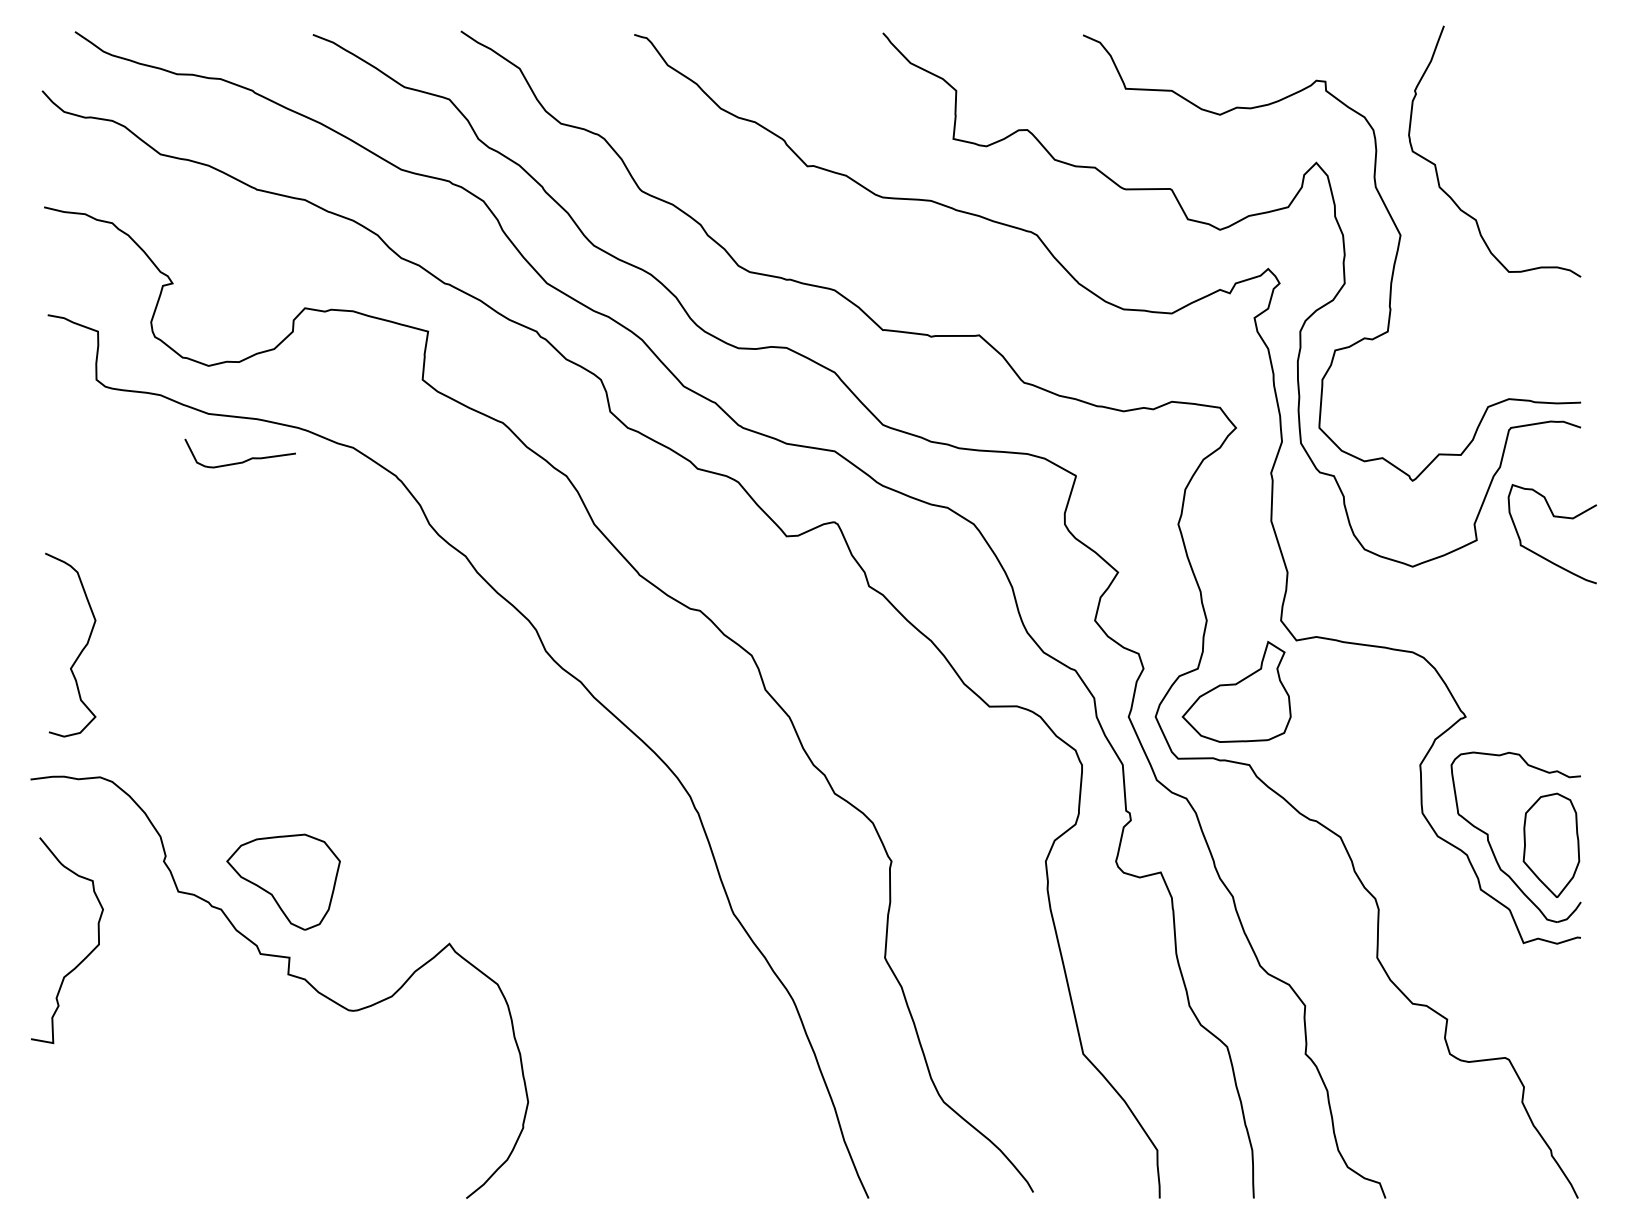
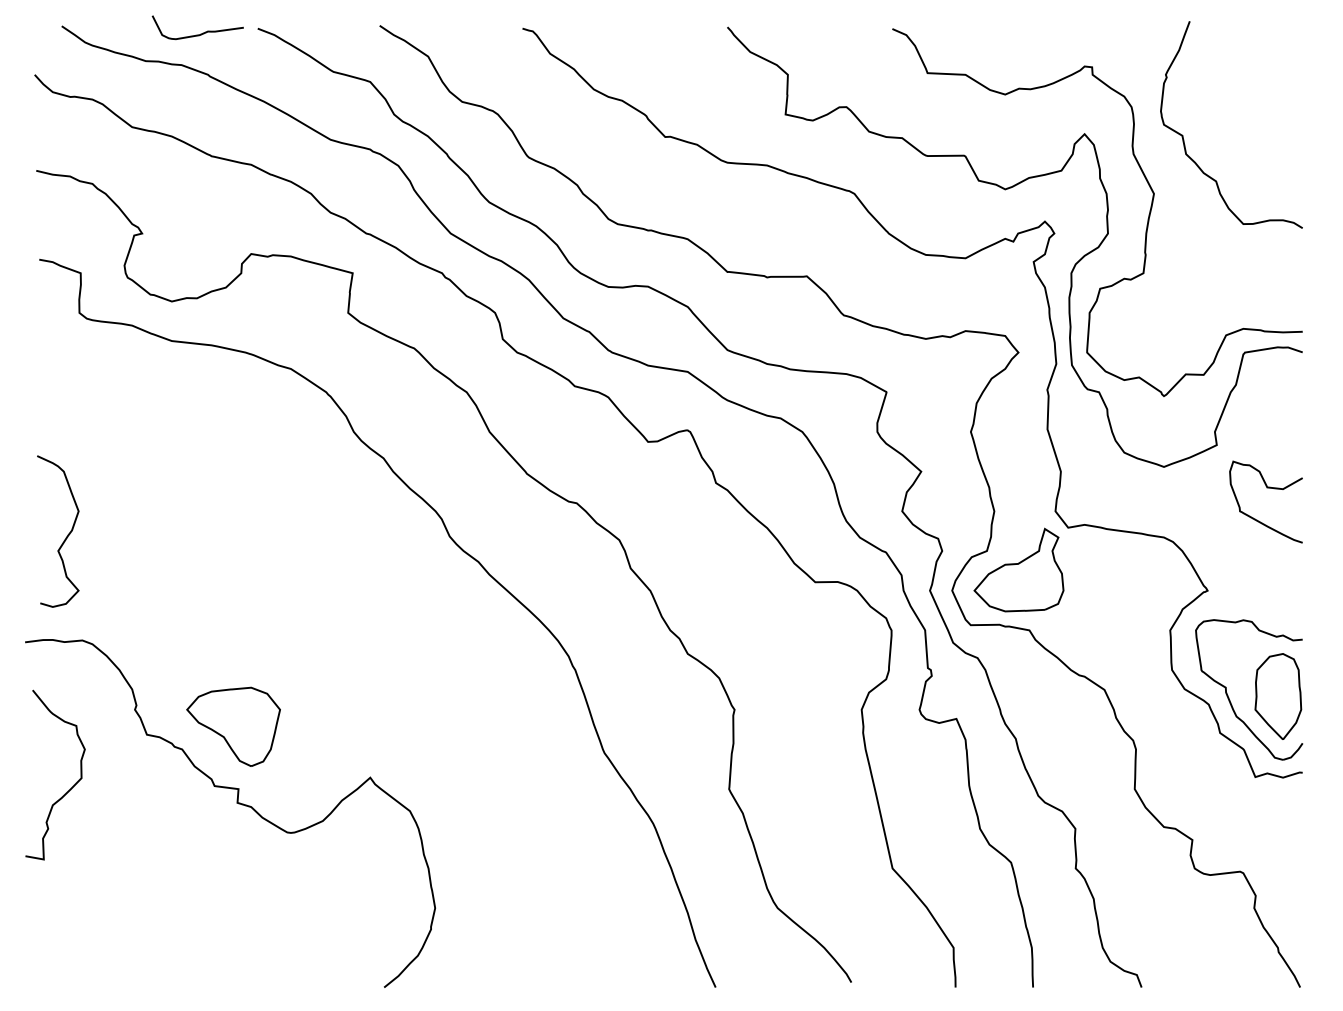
curve: (243, 460) -> (200, 33), moved
curve: (1552, 517) -> (1266, 488), moved

